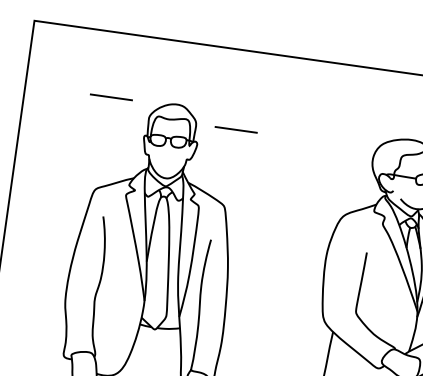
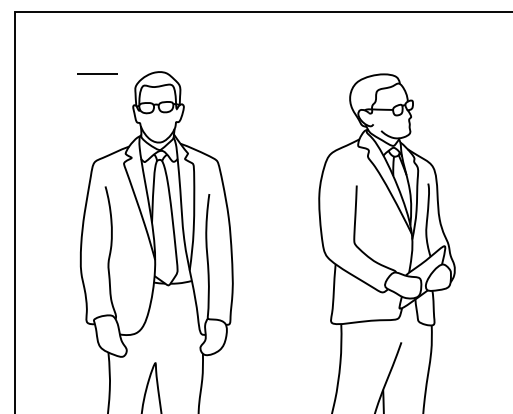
line: (236, 129) -> (218, 87), removed

